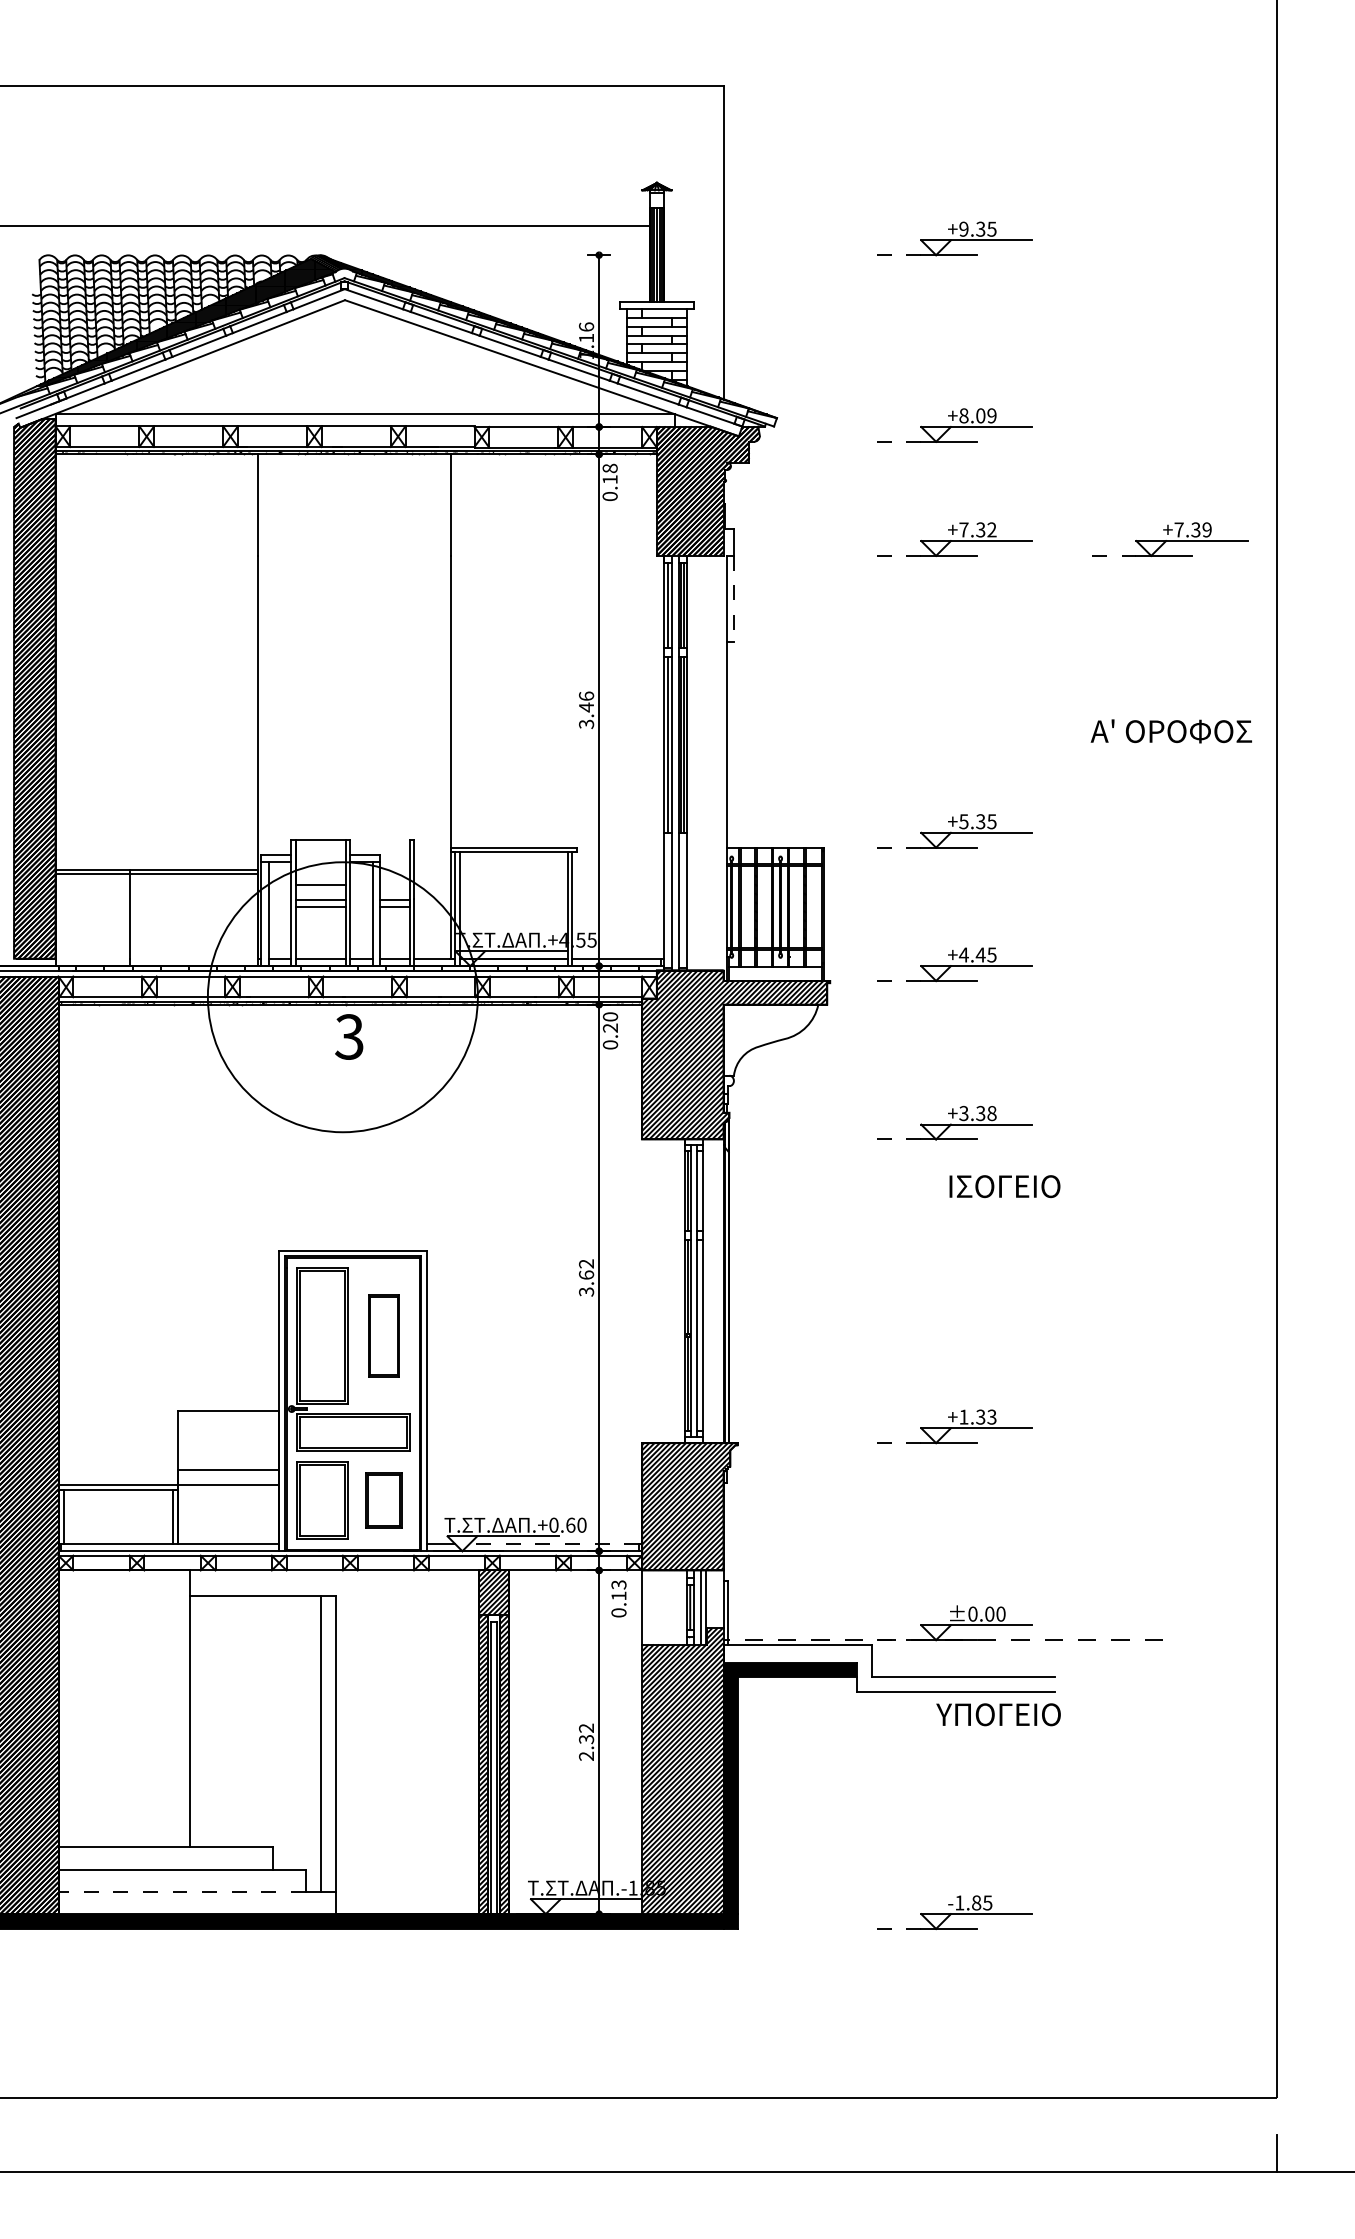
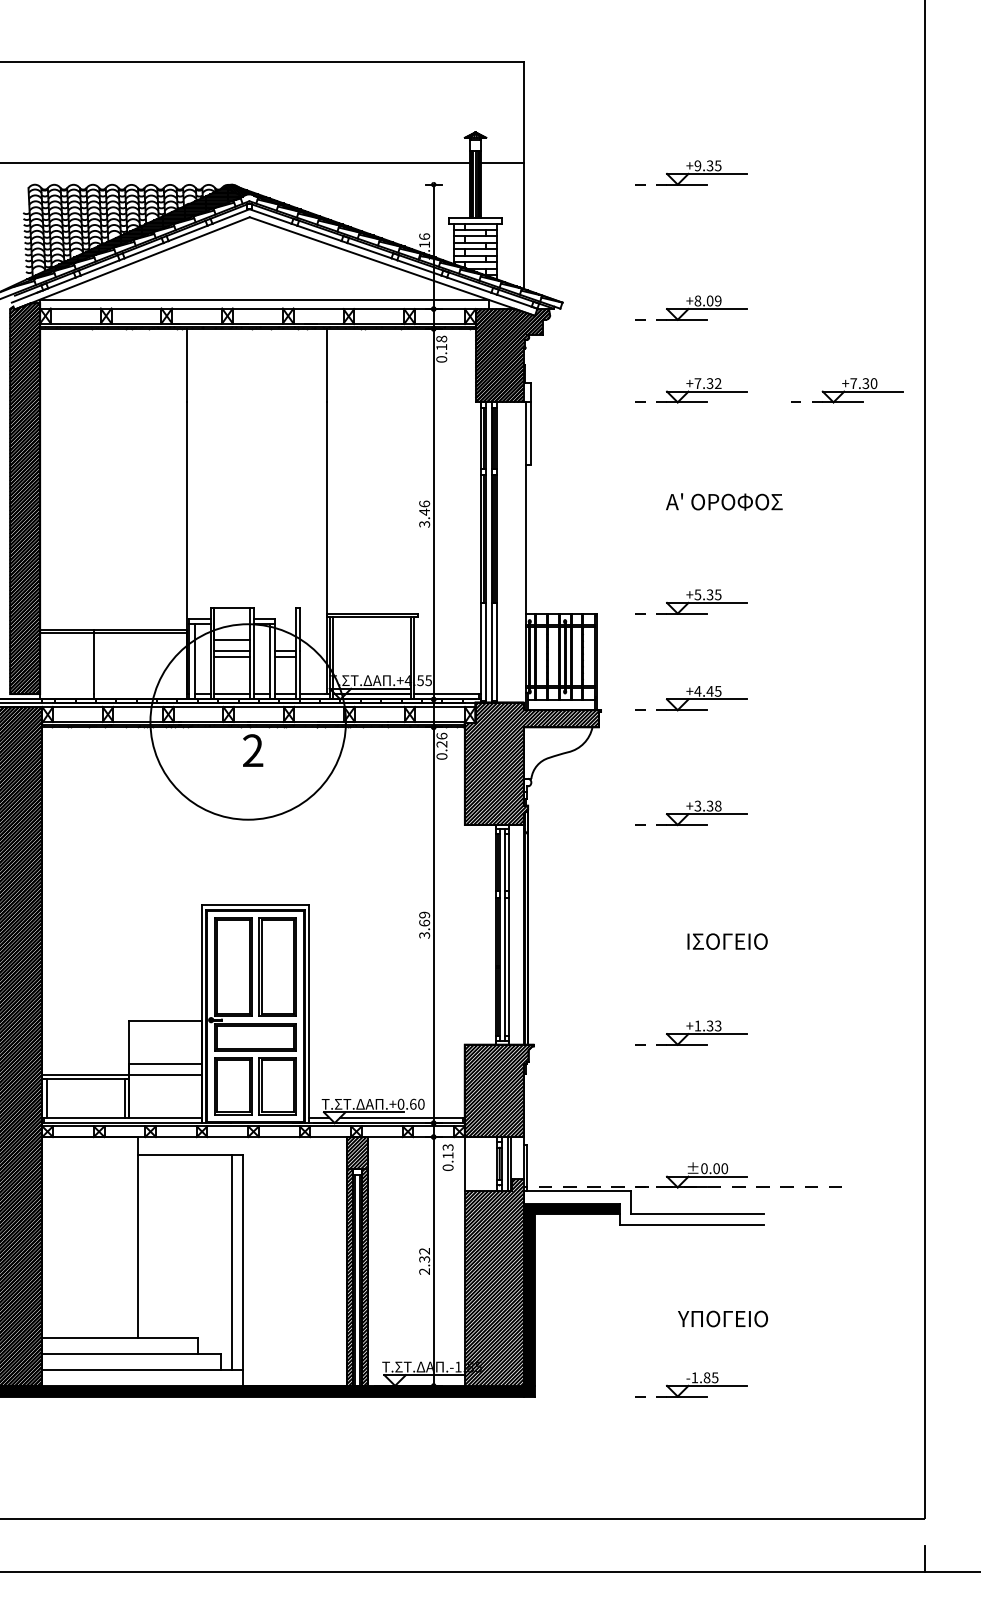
line: (694, 225) -> (502, 163), added
text: (1206, 529) -> (873, 383), +7.39 -> +7.30
line: (733, 598) -> (531, 433), dashed -> solid
text: (1170, 731) -> (723, 502), moved
text: (609, 1016) -> (441, 735), 0.20 -> 0.26
text: (349, 1036) -> (252, 750), 3 -> 2
text: (1004, 1186) -> (727, 941), moved
text: (586, 1263) -> (424, 914), 3.62 -> 3.69
part: (383, 1335) -> (277, 966), size x1.67
part: (383, 1500) -> (277, 1086), size x1.43
line: (554, 1543) -> (401, 1117), dashed -> solid
text: (998, 1714) -> (722, 1318), moved
line: (182, 1891) -> (132, 1369), dashed -> solid

